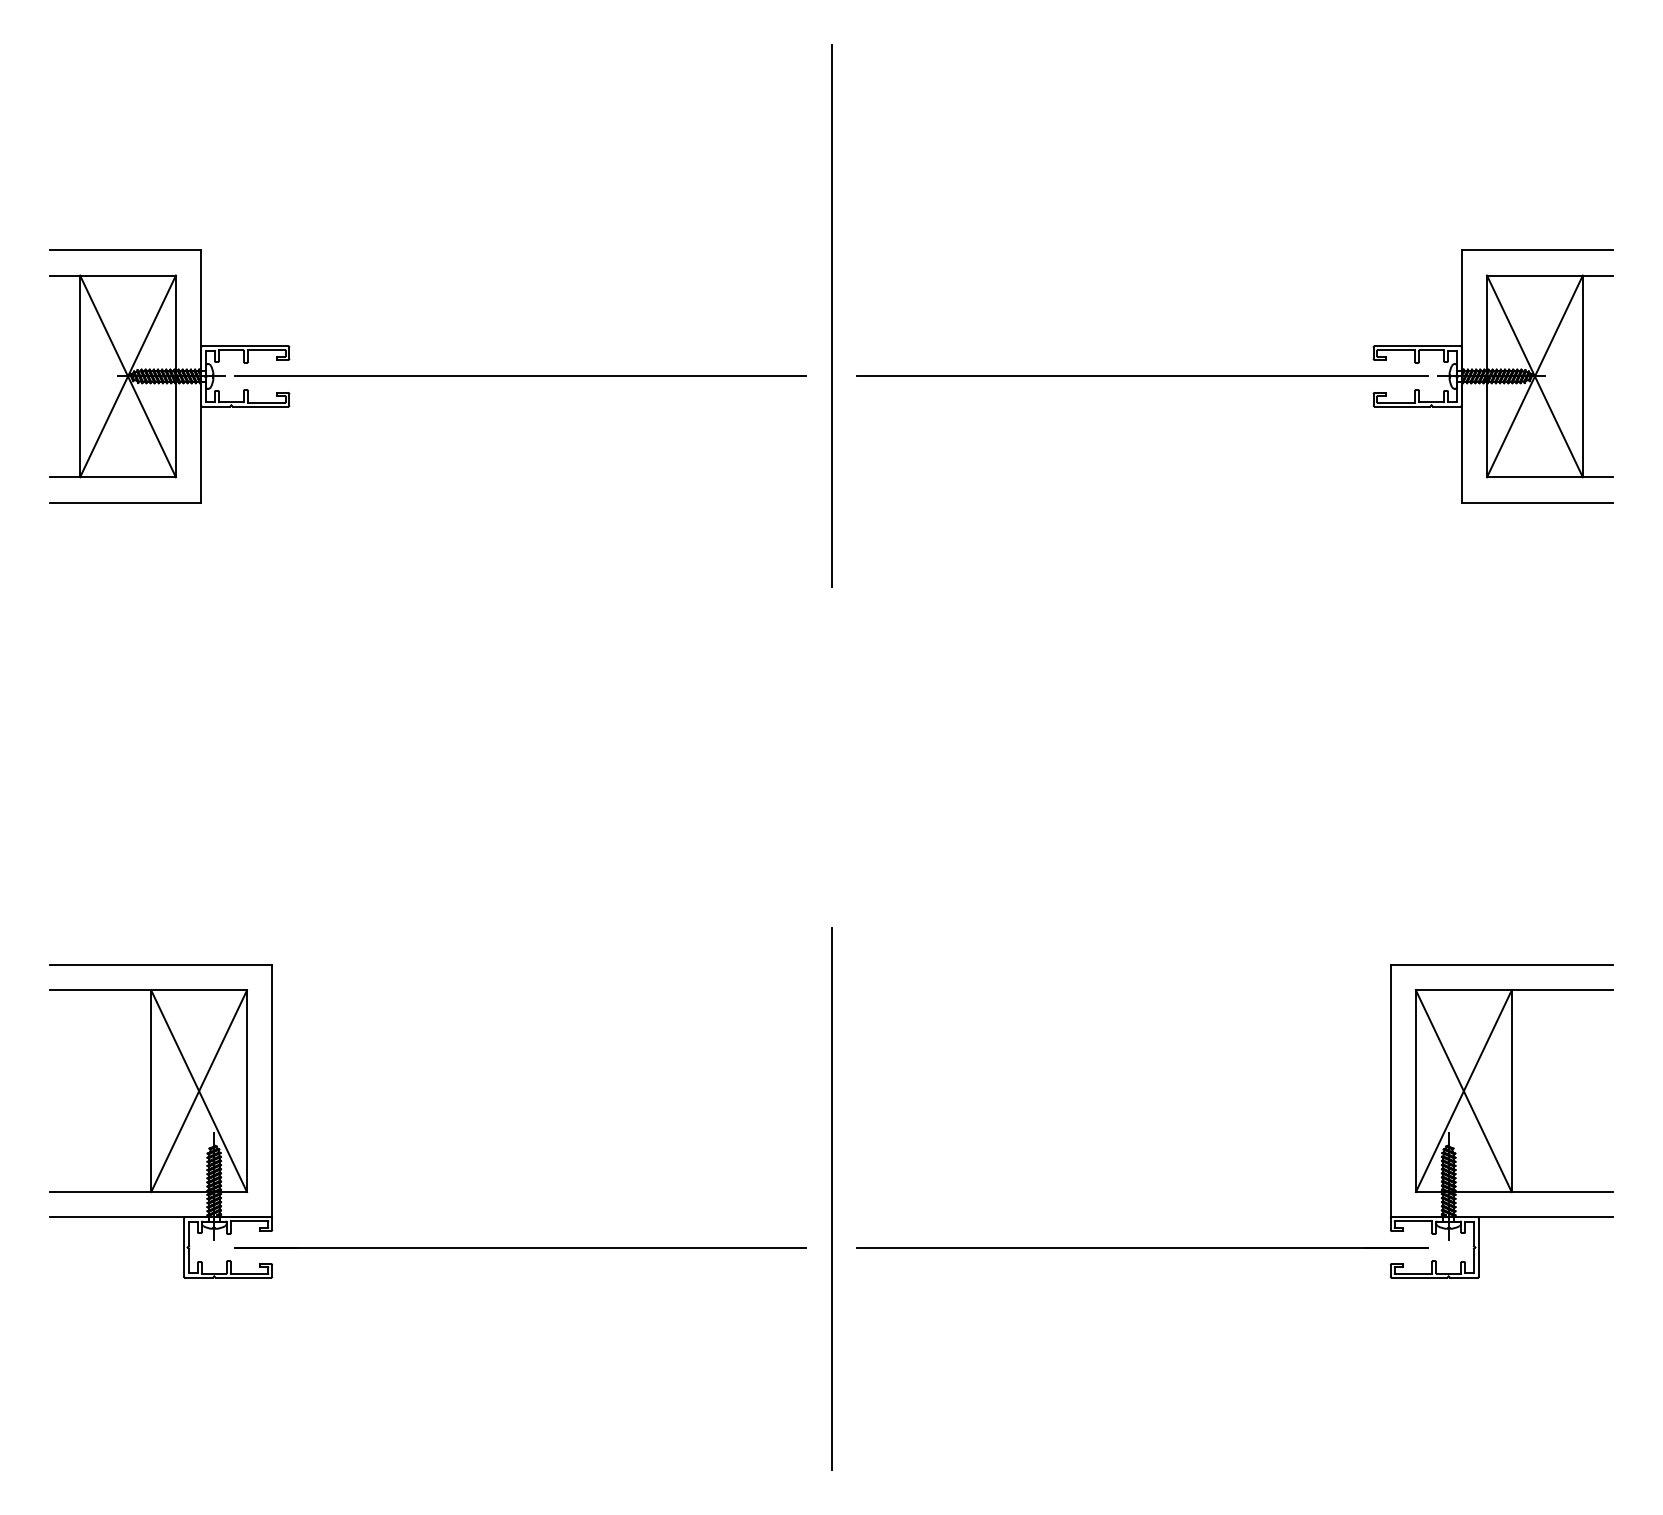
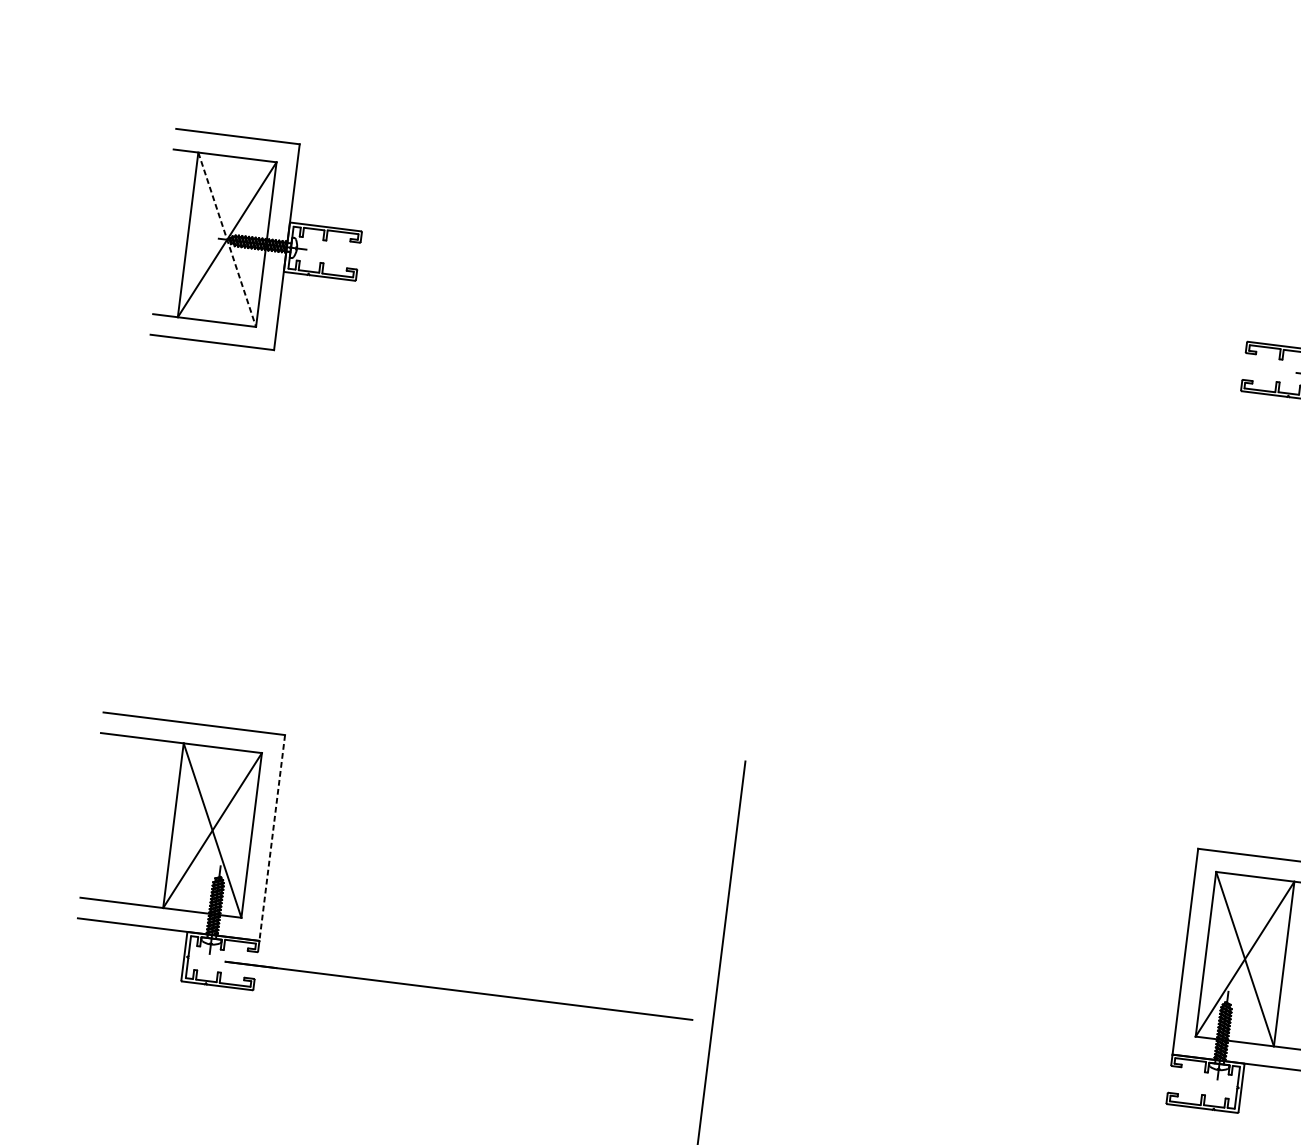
line: (831, 316) -> (807, 262), removed
line: (1142, 375) -> (1055, 342), removed
line: (128, 376) -> (227, 239), solid -> dashed
line: (520, 376) -> (547, 279), removed
line: (272, 1091) -> (272, 838), solid -> dashed
line: (1142, 1247) -> (966, 1054), removed

